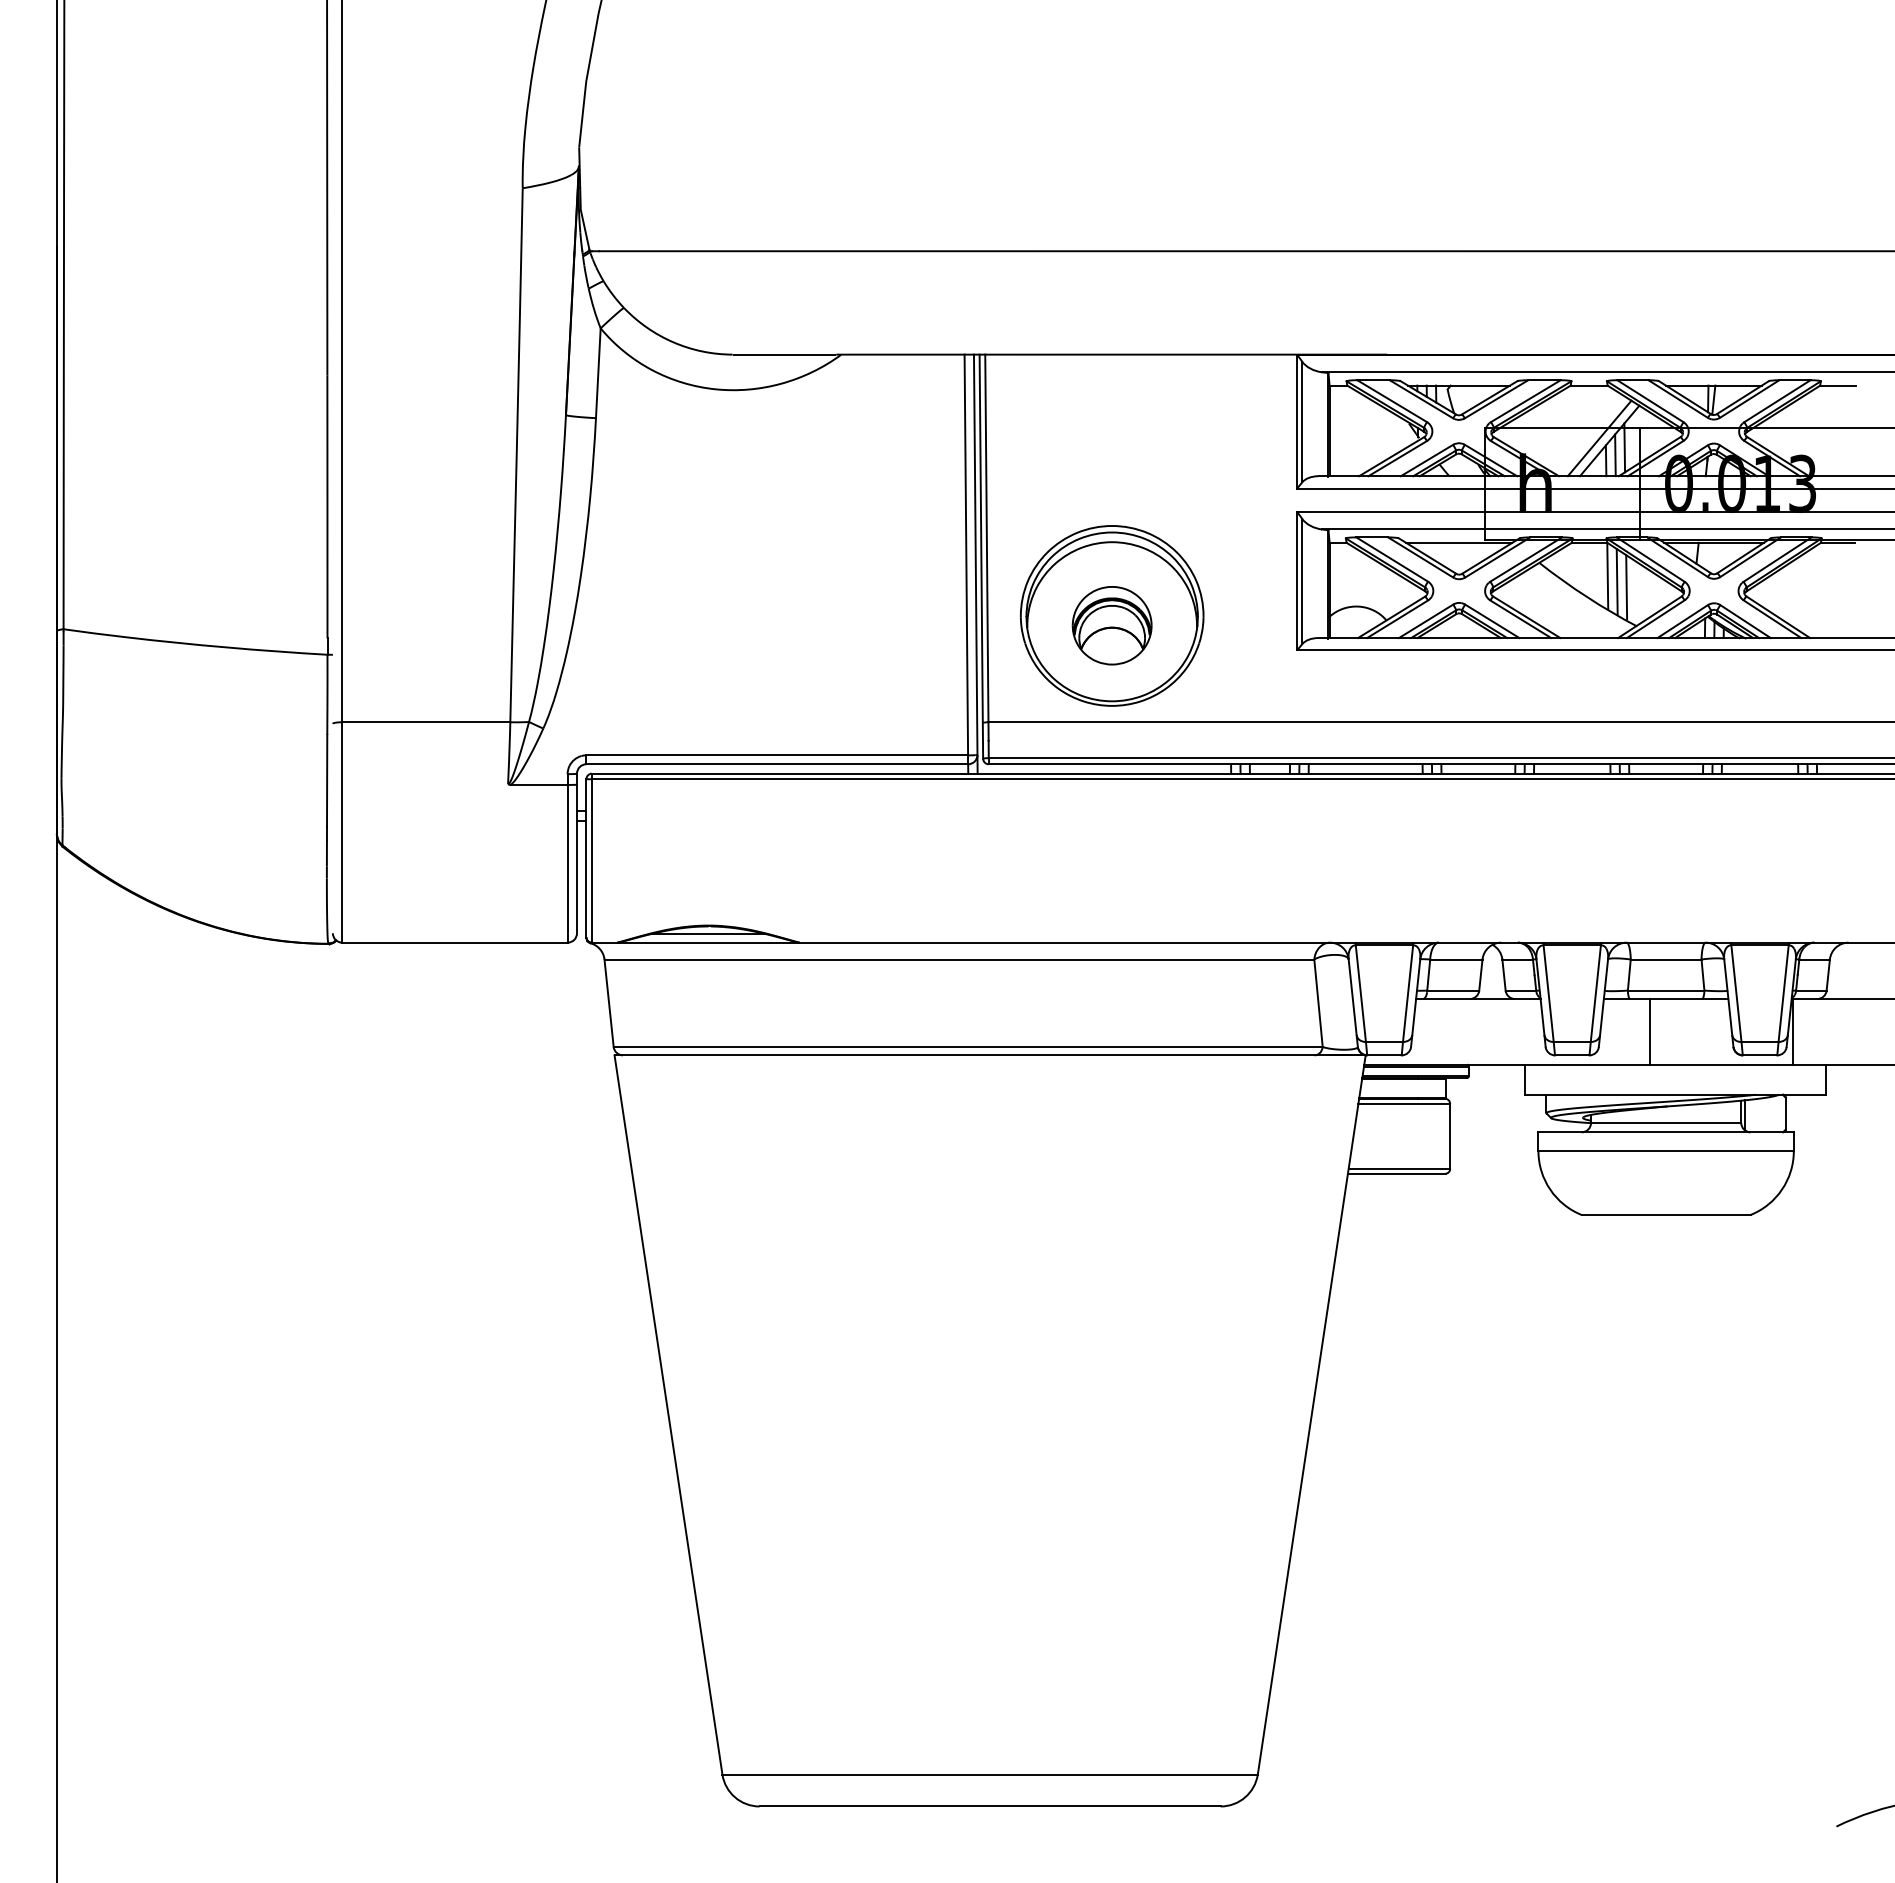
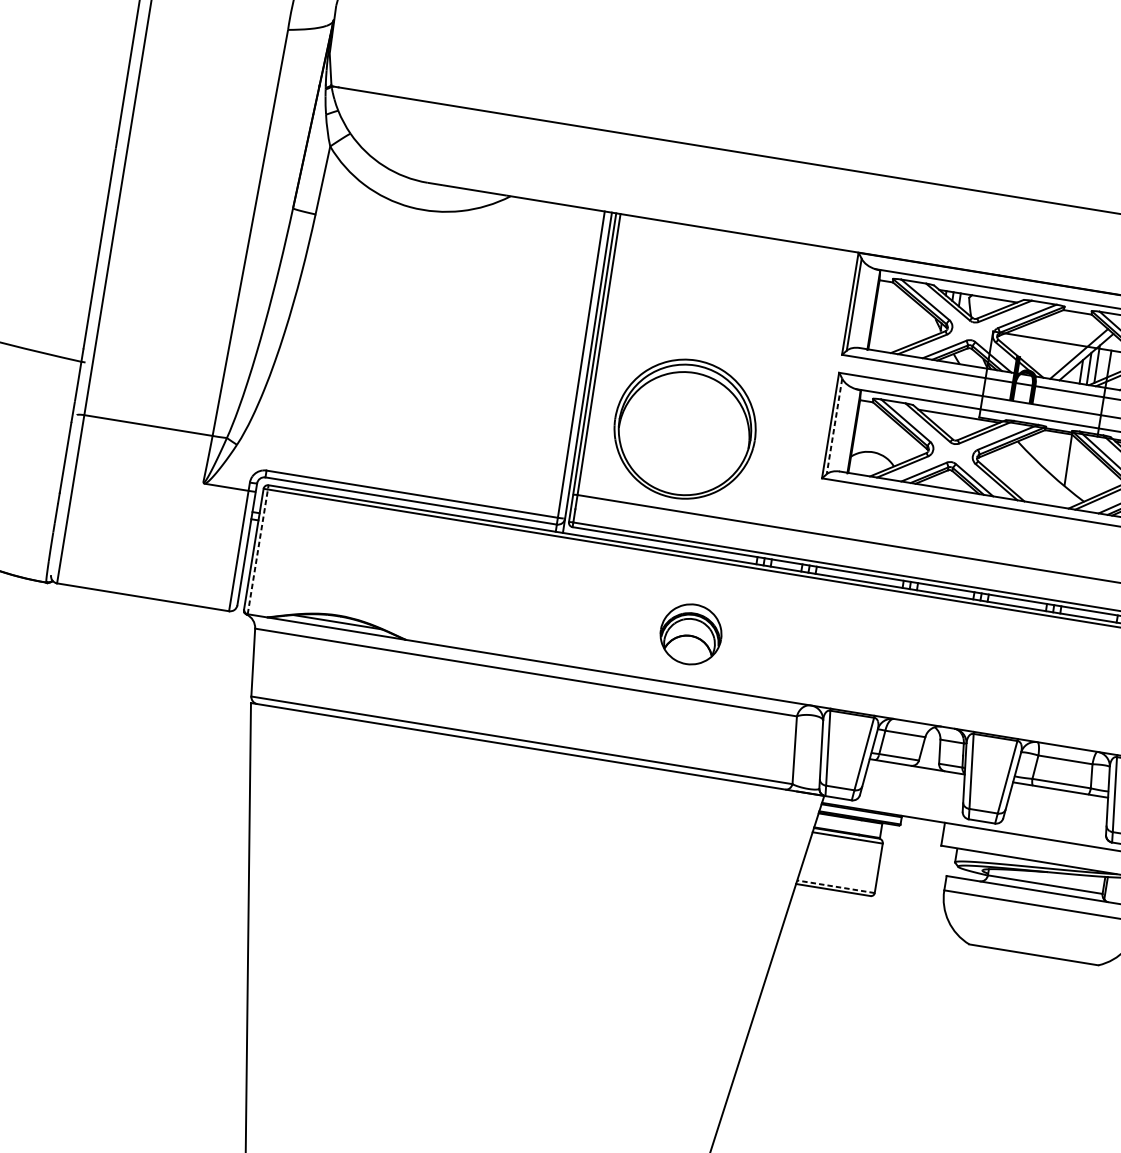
line: (1302, 581) -> (834, 426), solid -> dashed
line: (1616, 581) -> (1074, 465), removed
line: (1626, 587) -> (1081, 471), removed
part: (1111, 625) -> (690, 634), moved
line: (592, 858) -> (258, 550), solid -> dashed
line: (1649, 1031) -> (1043, 812), removed
line: (1399, 1168) -> (836, 886), solid -> dashed

